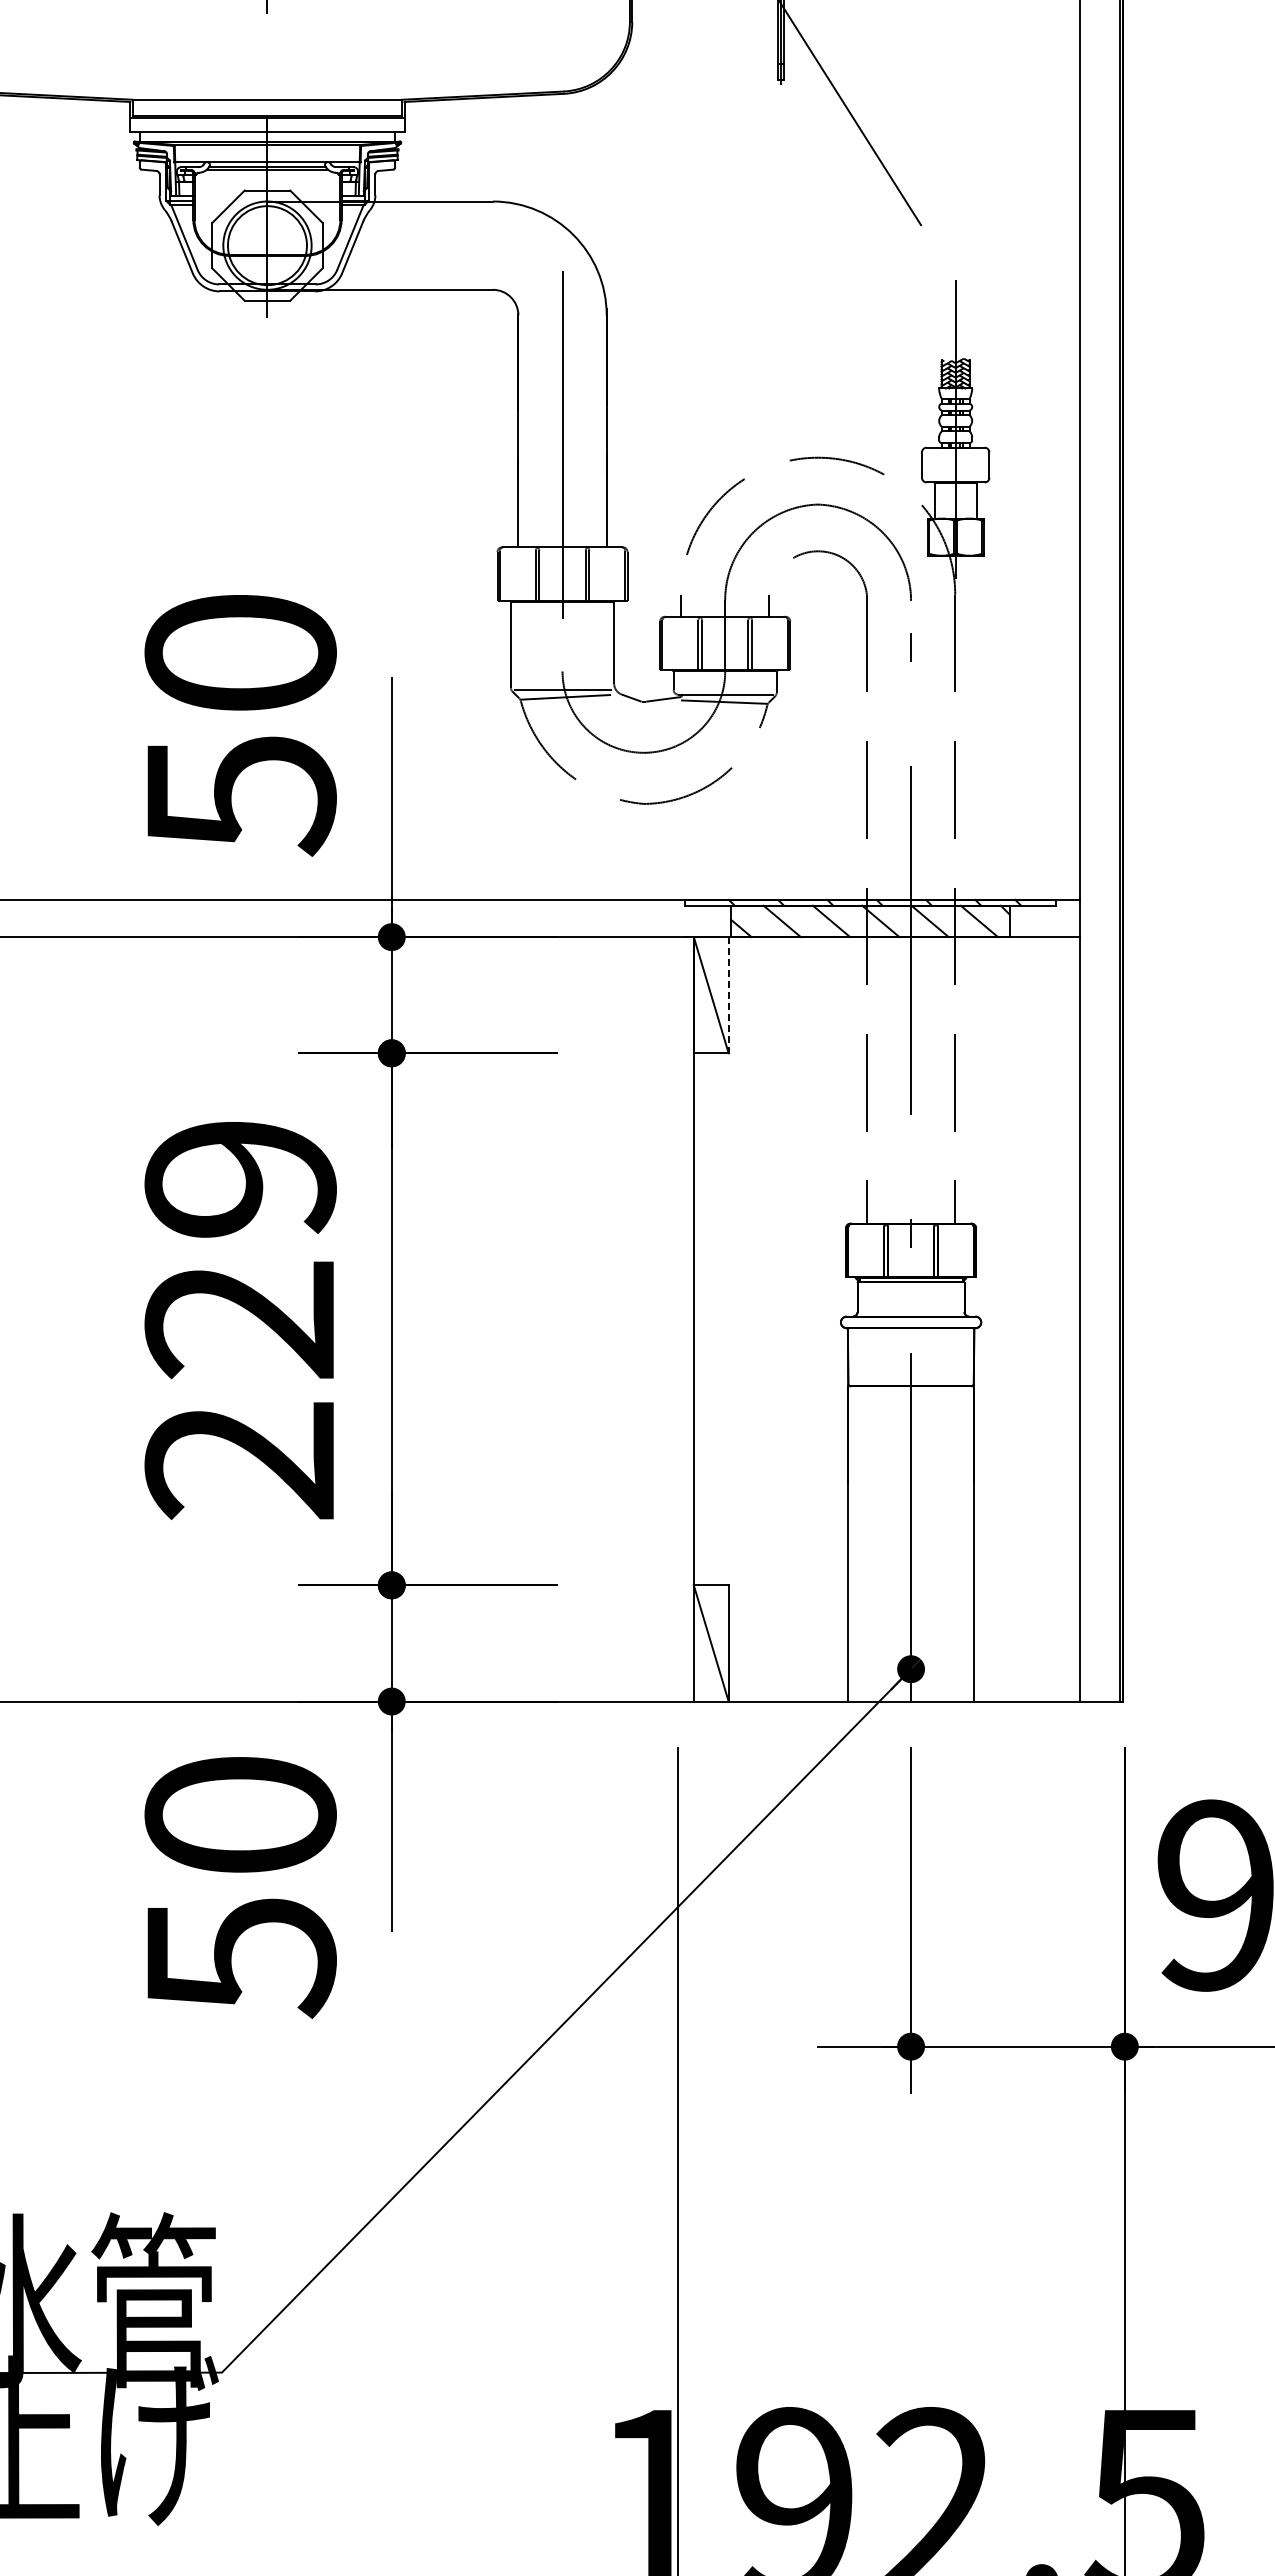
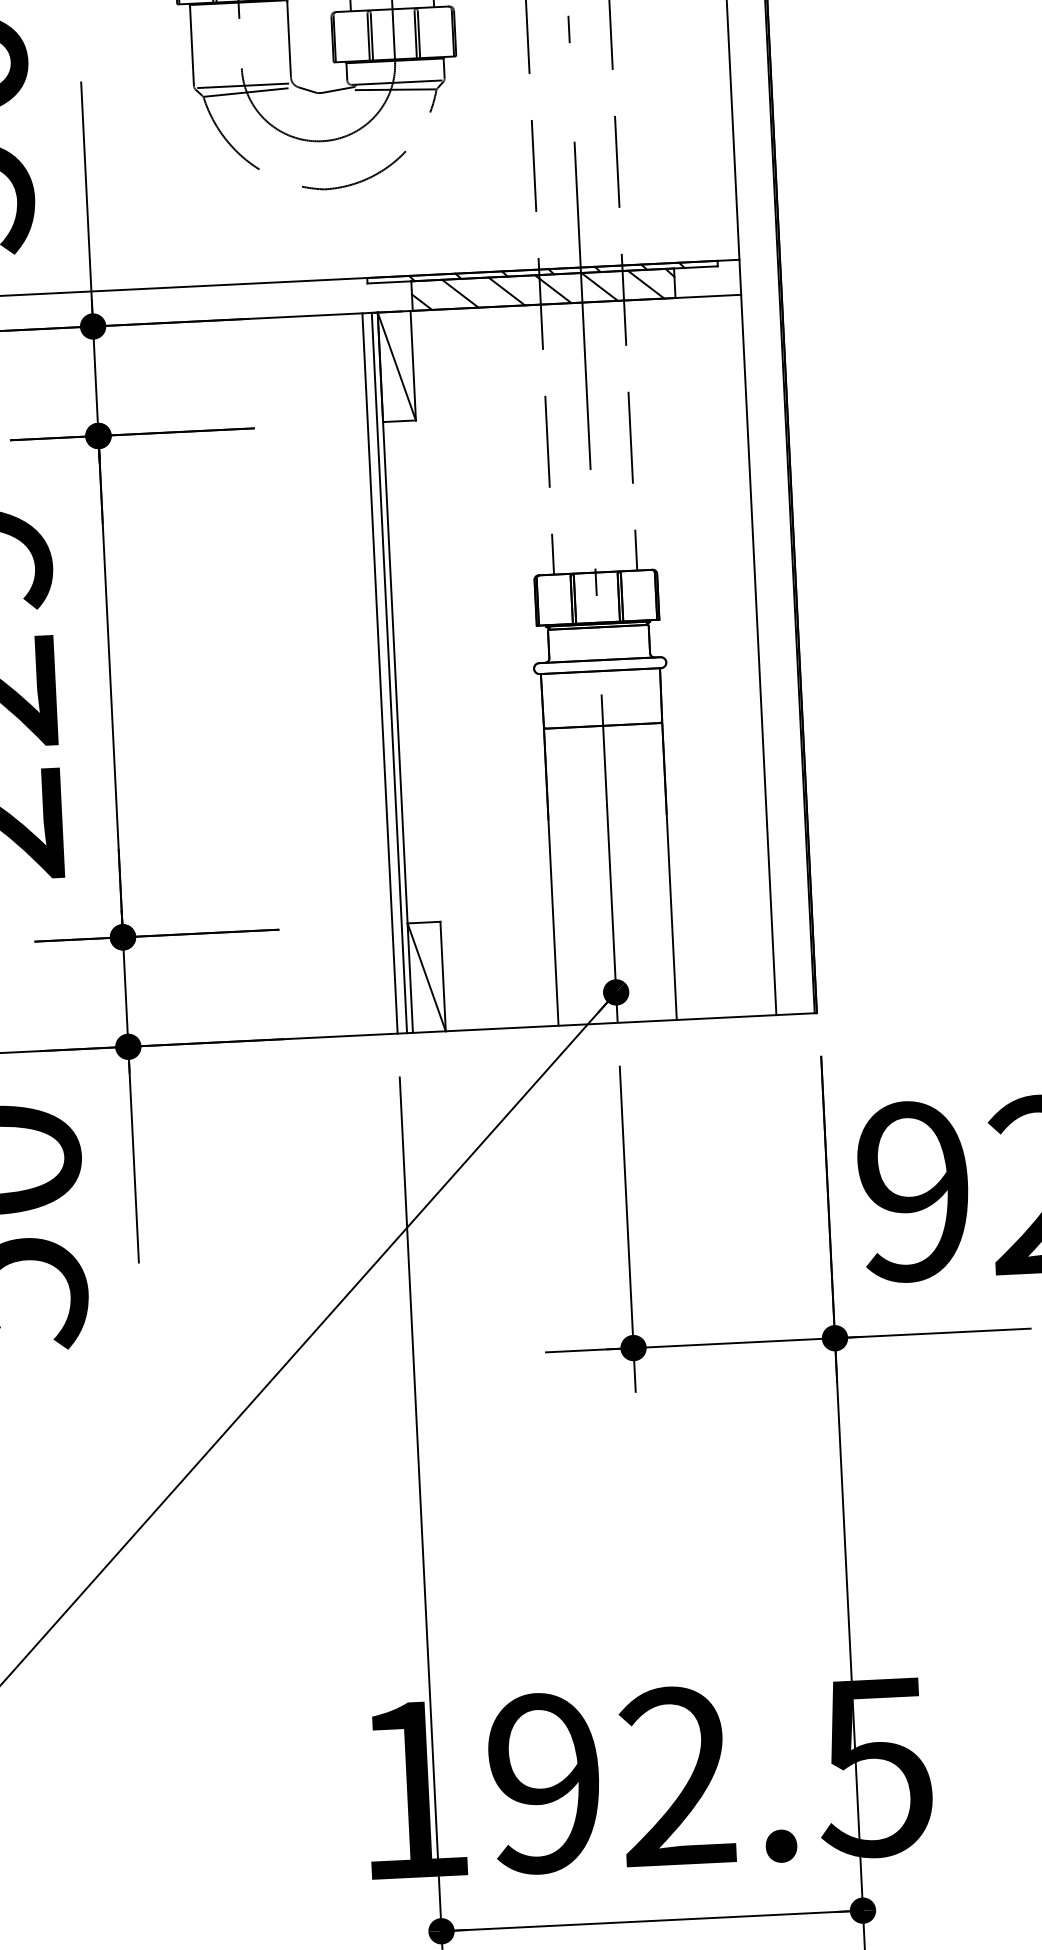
line: (728, 995) -> (413, 366), dashed -> solid
line: (677, 1319) -> (379, 673), added
line: (687, 1319) -> (389, 673), added

